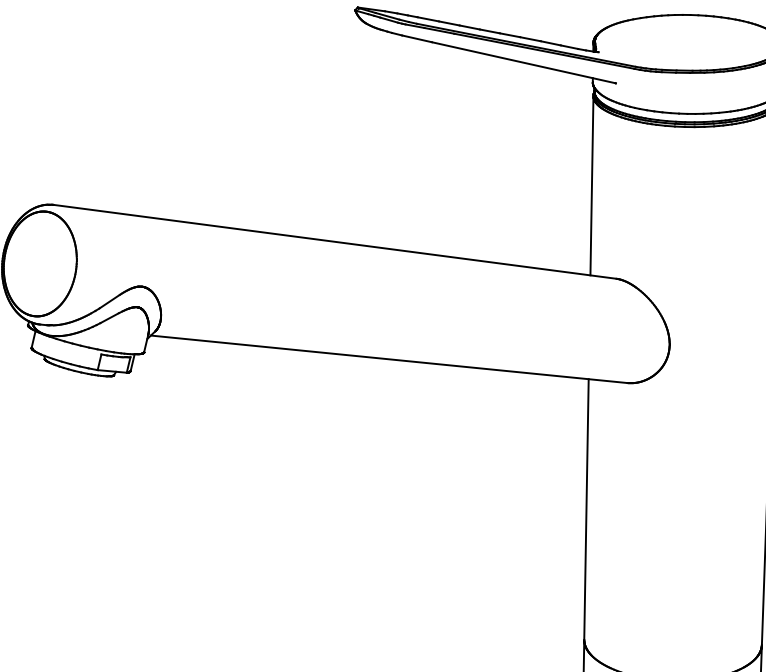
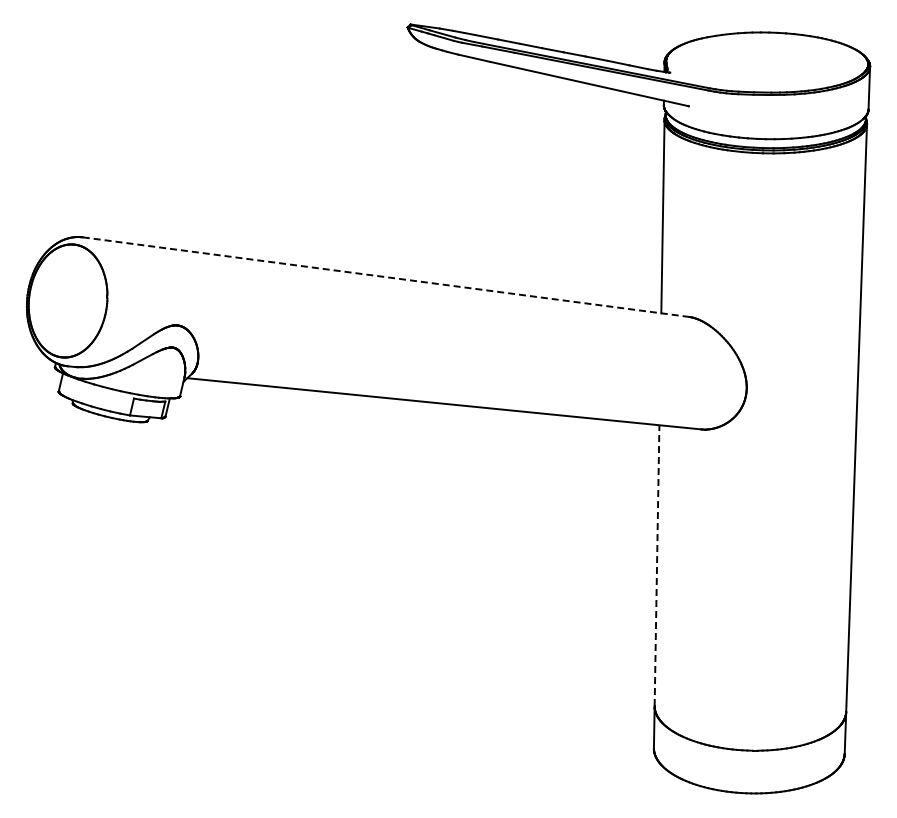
line: (335, 242) -> (386, 277), solid -> dashed
line: (586, 509) -> (657, 565), solid -> dashed

